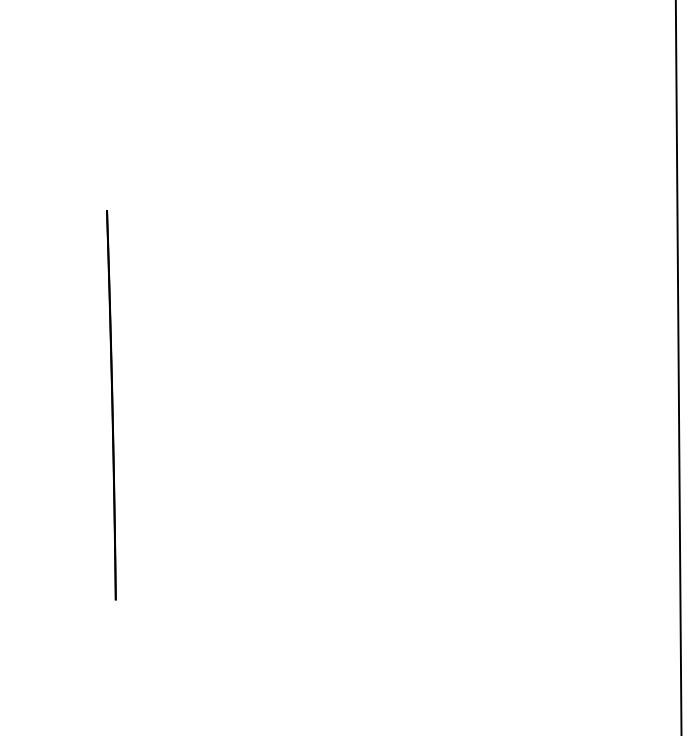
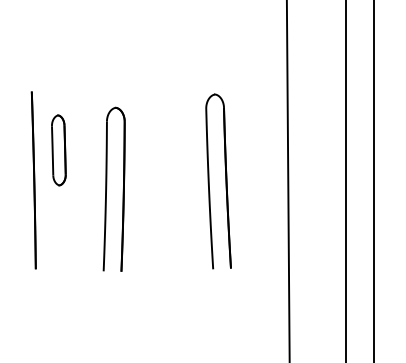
part: (174, 315) -> (58, 150), added
part: (540, 383) -> (225, 181), added
part: (281, 396) -> (107, 187), added
line: (110, 405) -> (33, 180), moved

